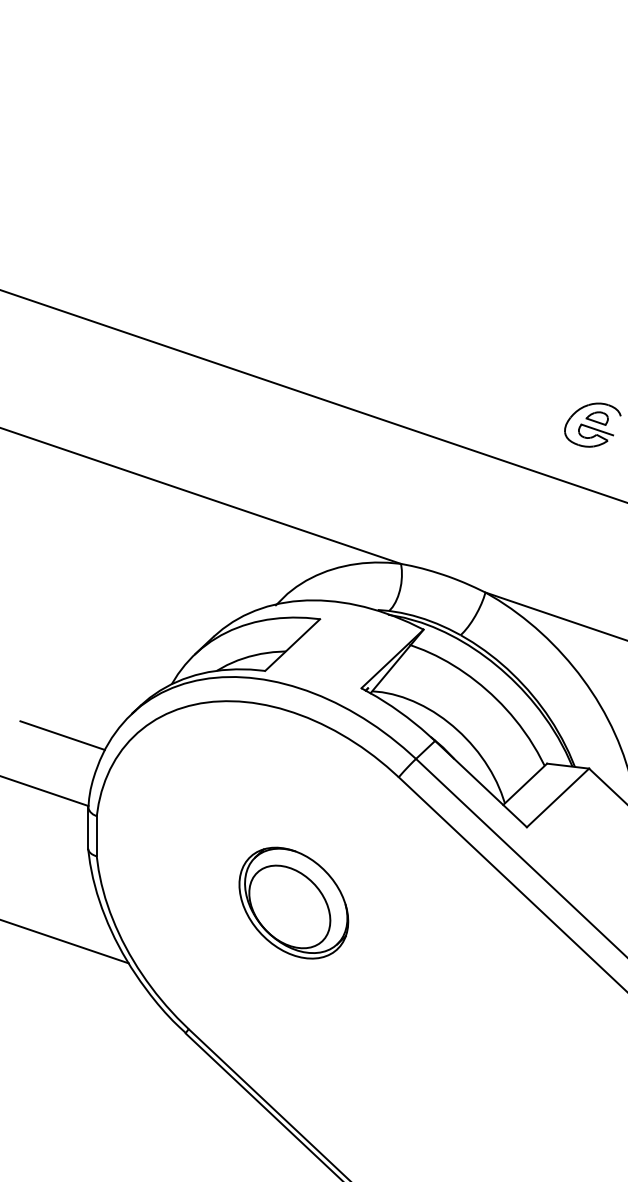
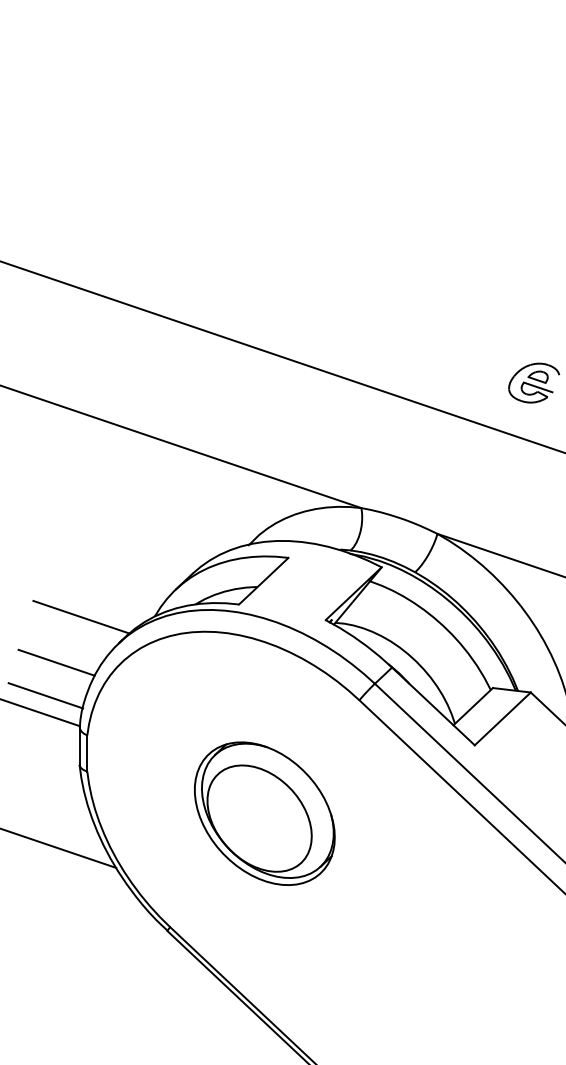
line: (90, 684) -> (81, 616), added
line: (50, 771) -> (45, 695), added
part: (293, 902) -> (264, 813), size x1.43

